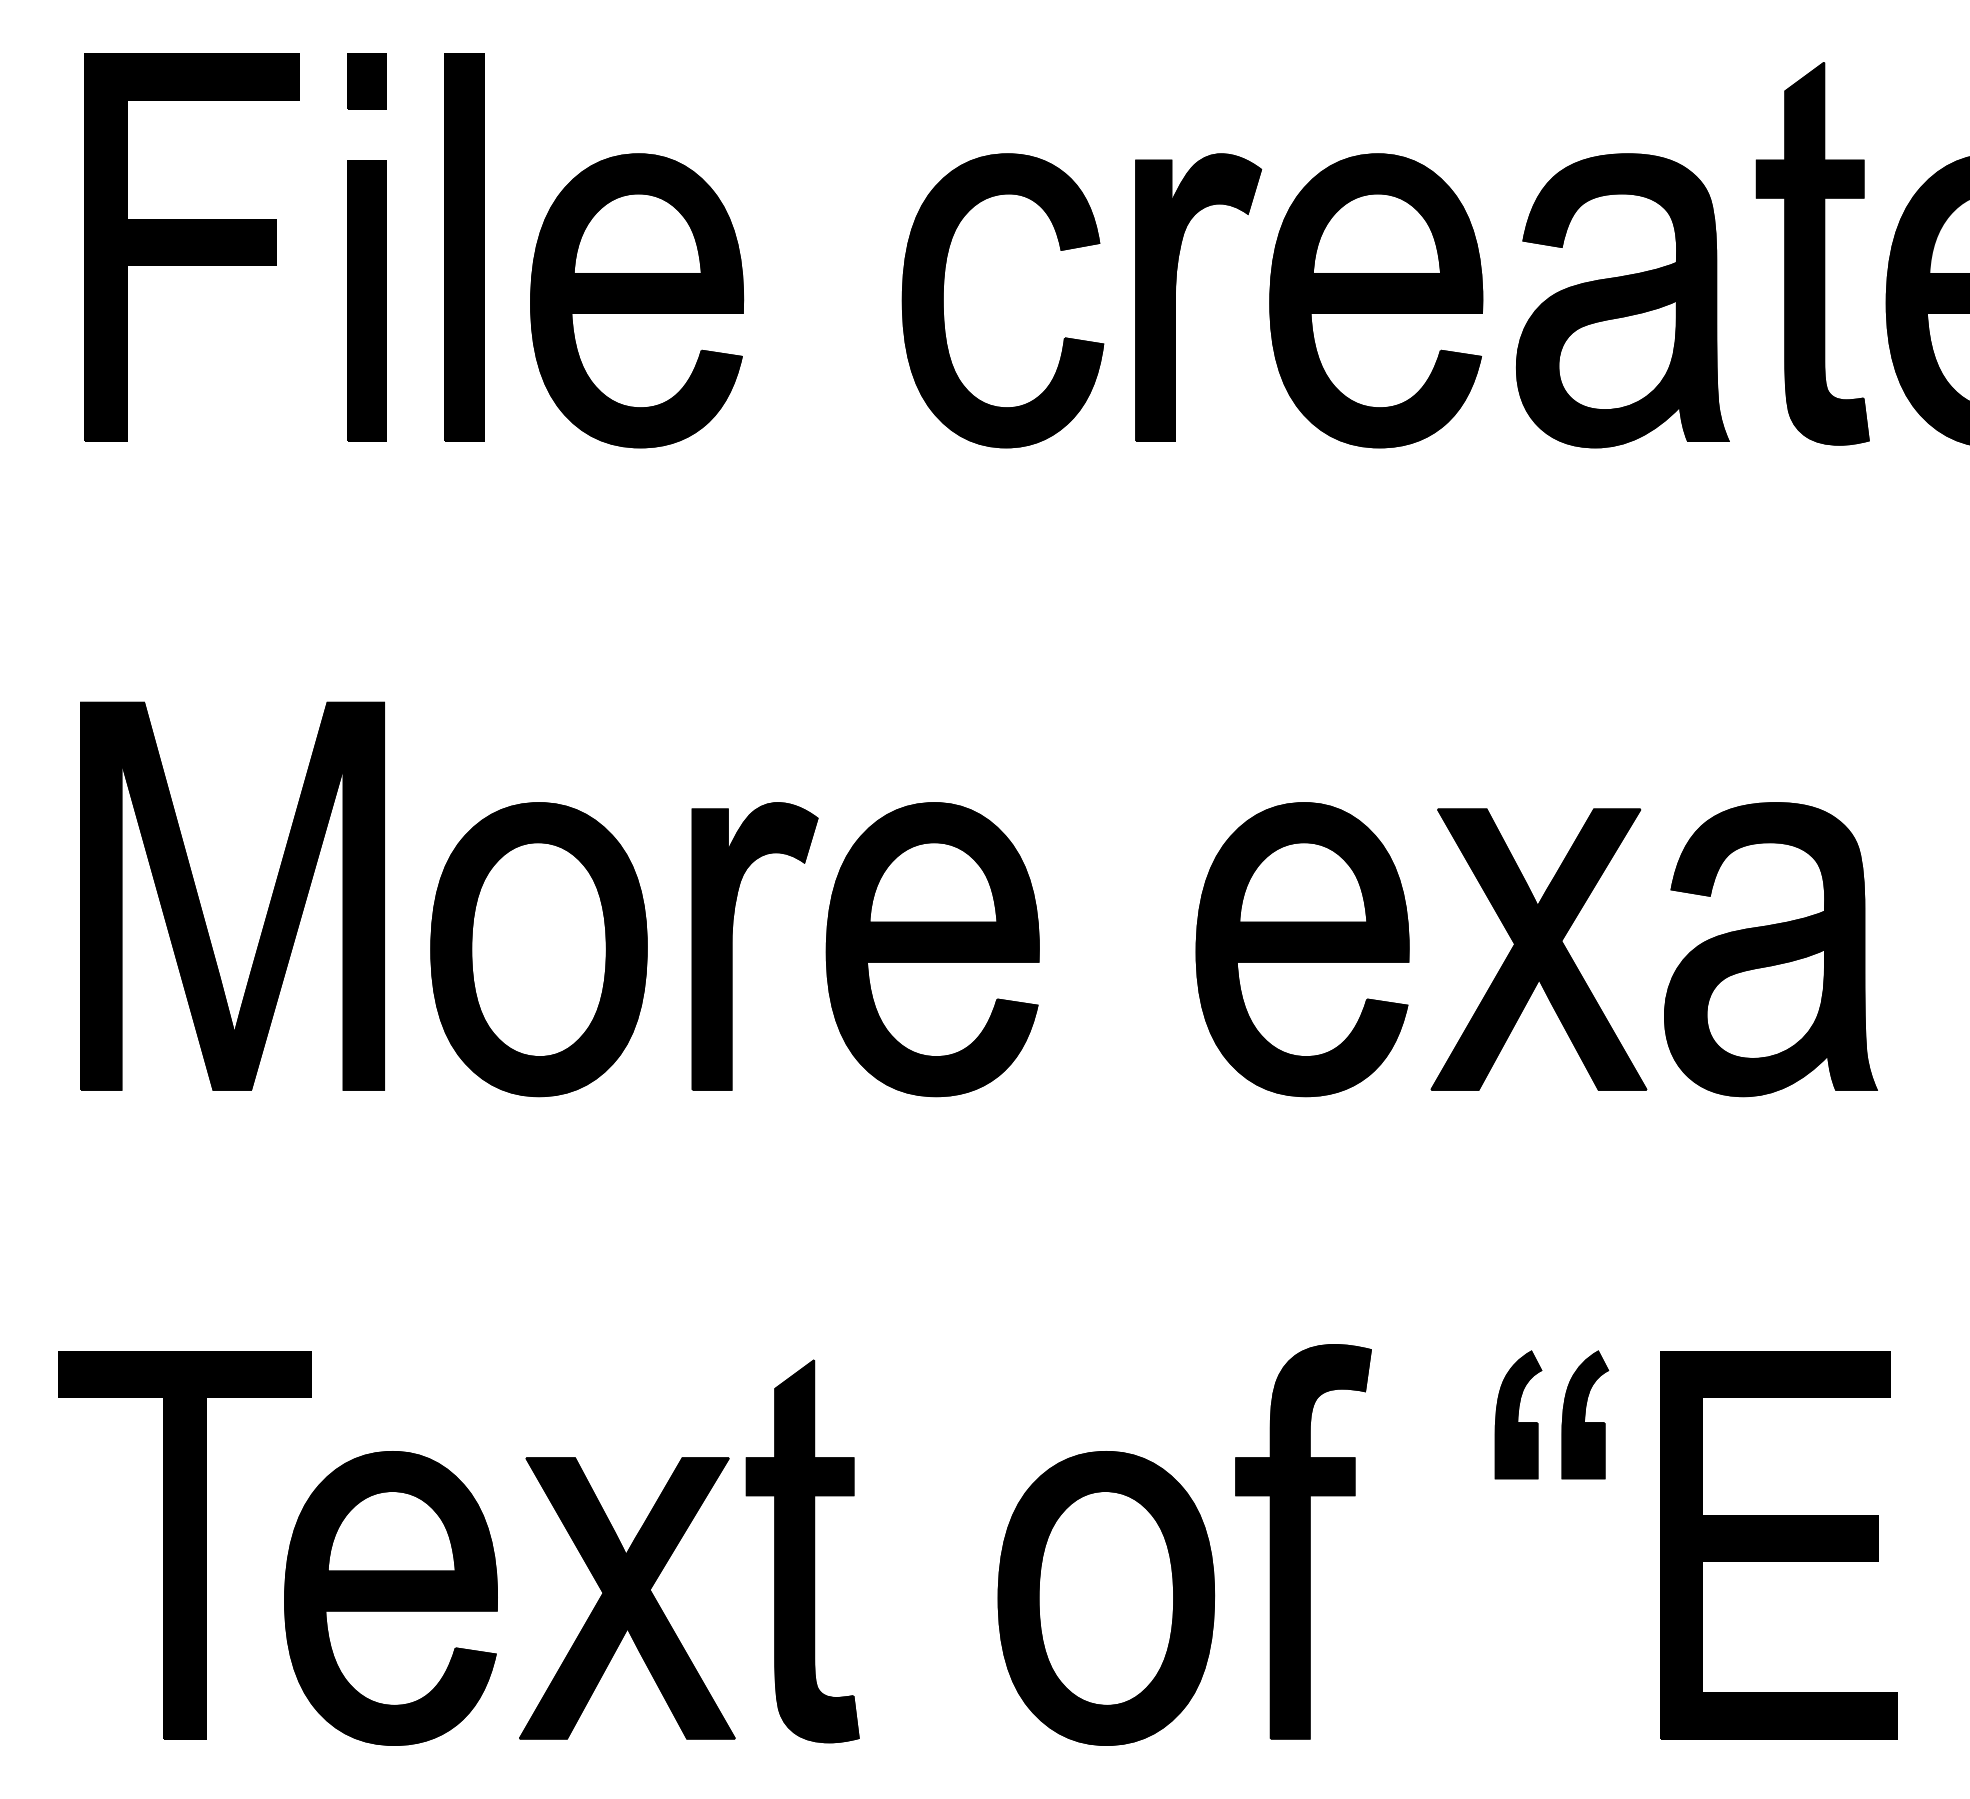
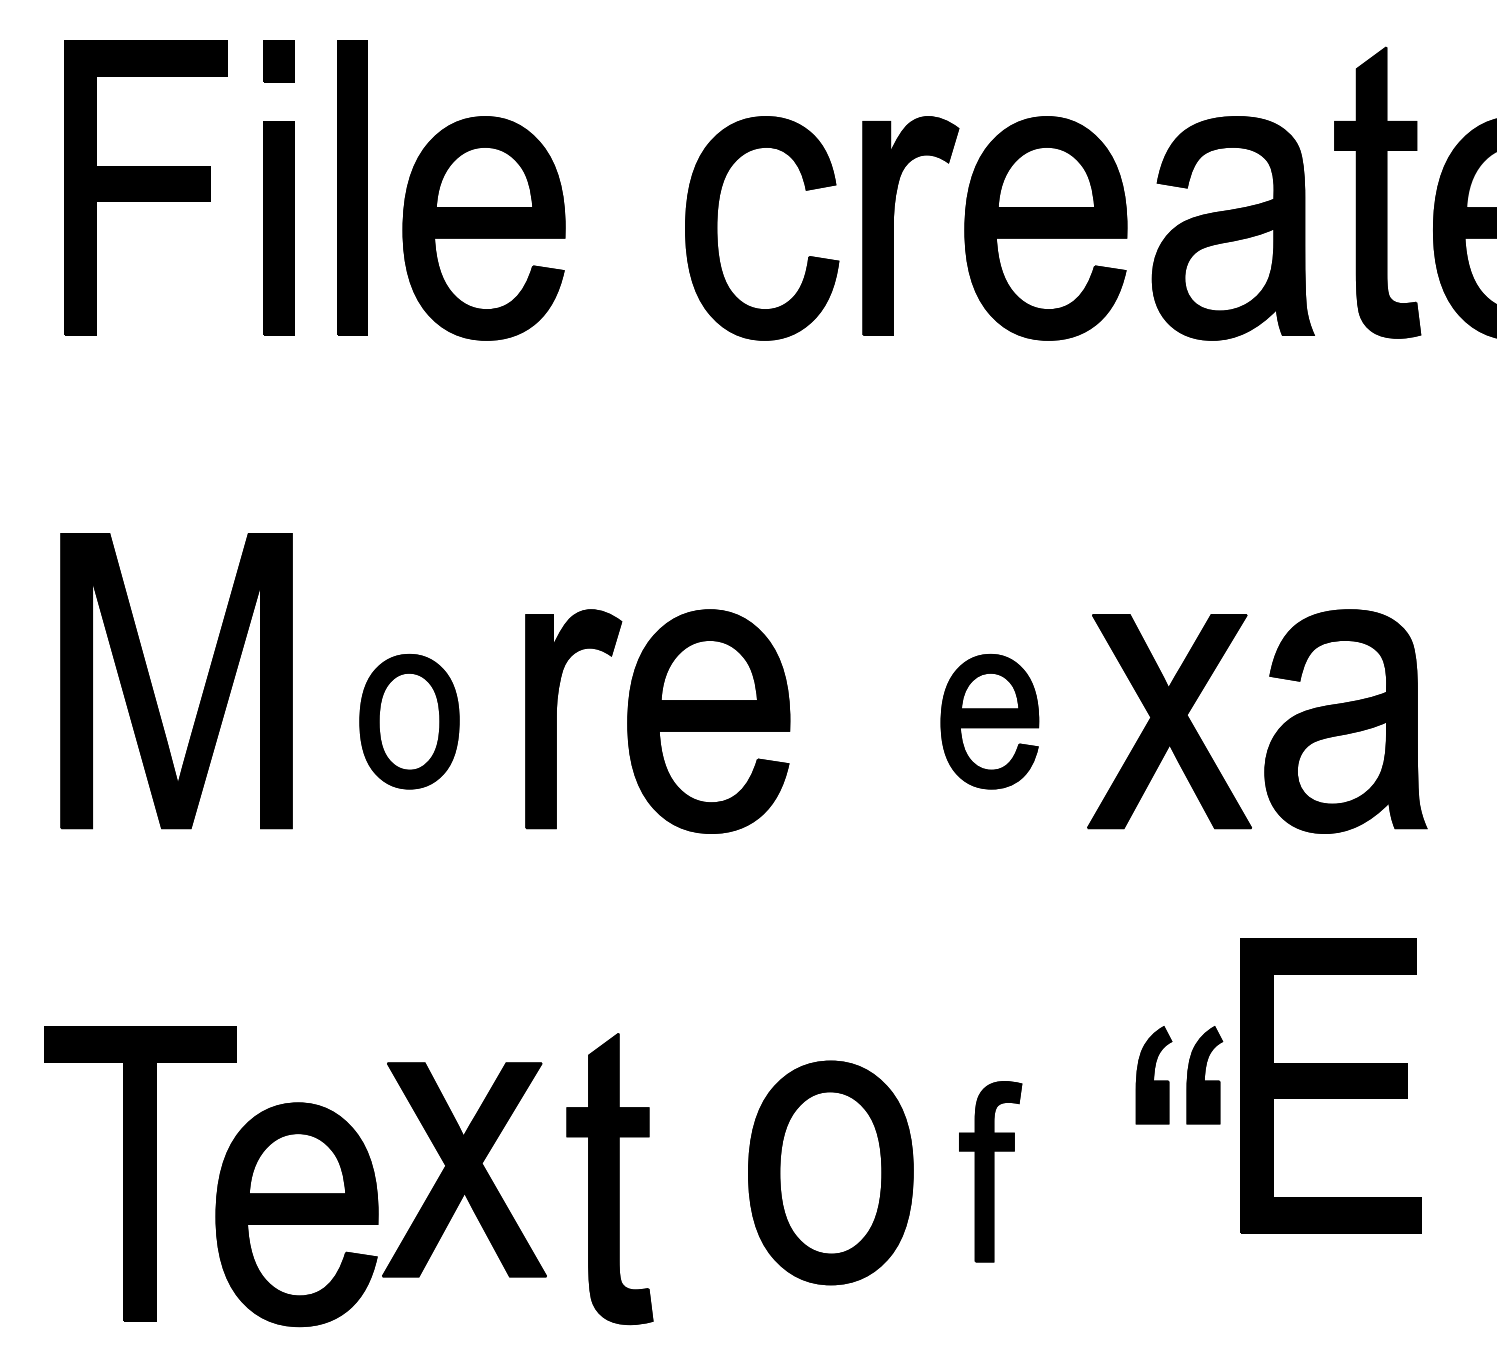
part: (538, 949) -> (409, 721), size x0.6
part: (1302, 949) -> (989, 721), size x0.6
part: (1303, 1541) -> (990, 1171), size x0.6
part: (1778, 1545) -> (1331, 1086), moved
part: (627, 1598) -> (464, 1169), moved
part: (1106, 1598) -> (830, 1173), moved

